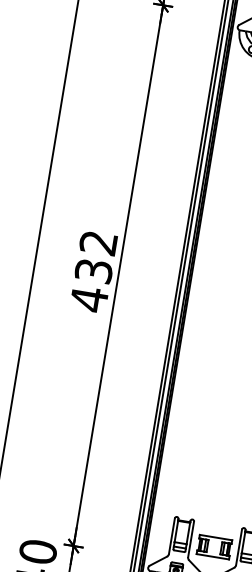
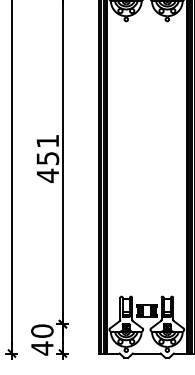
text: (95, 256) -> (47, 149), 432 -> 451

